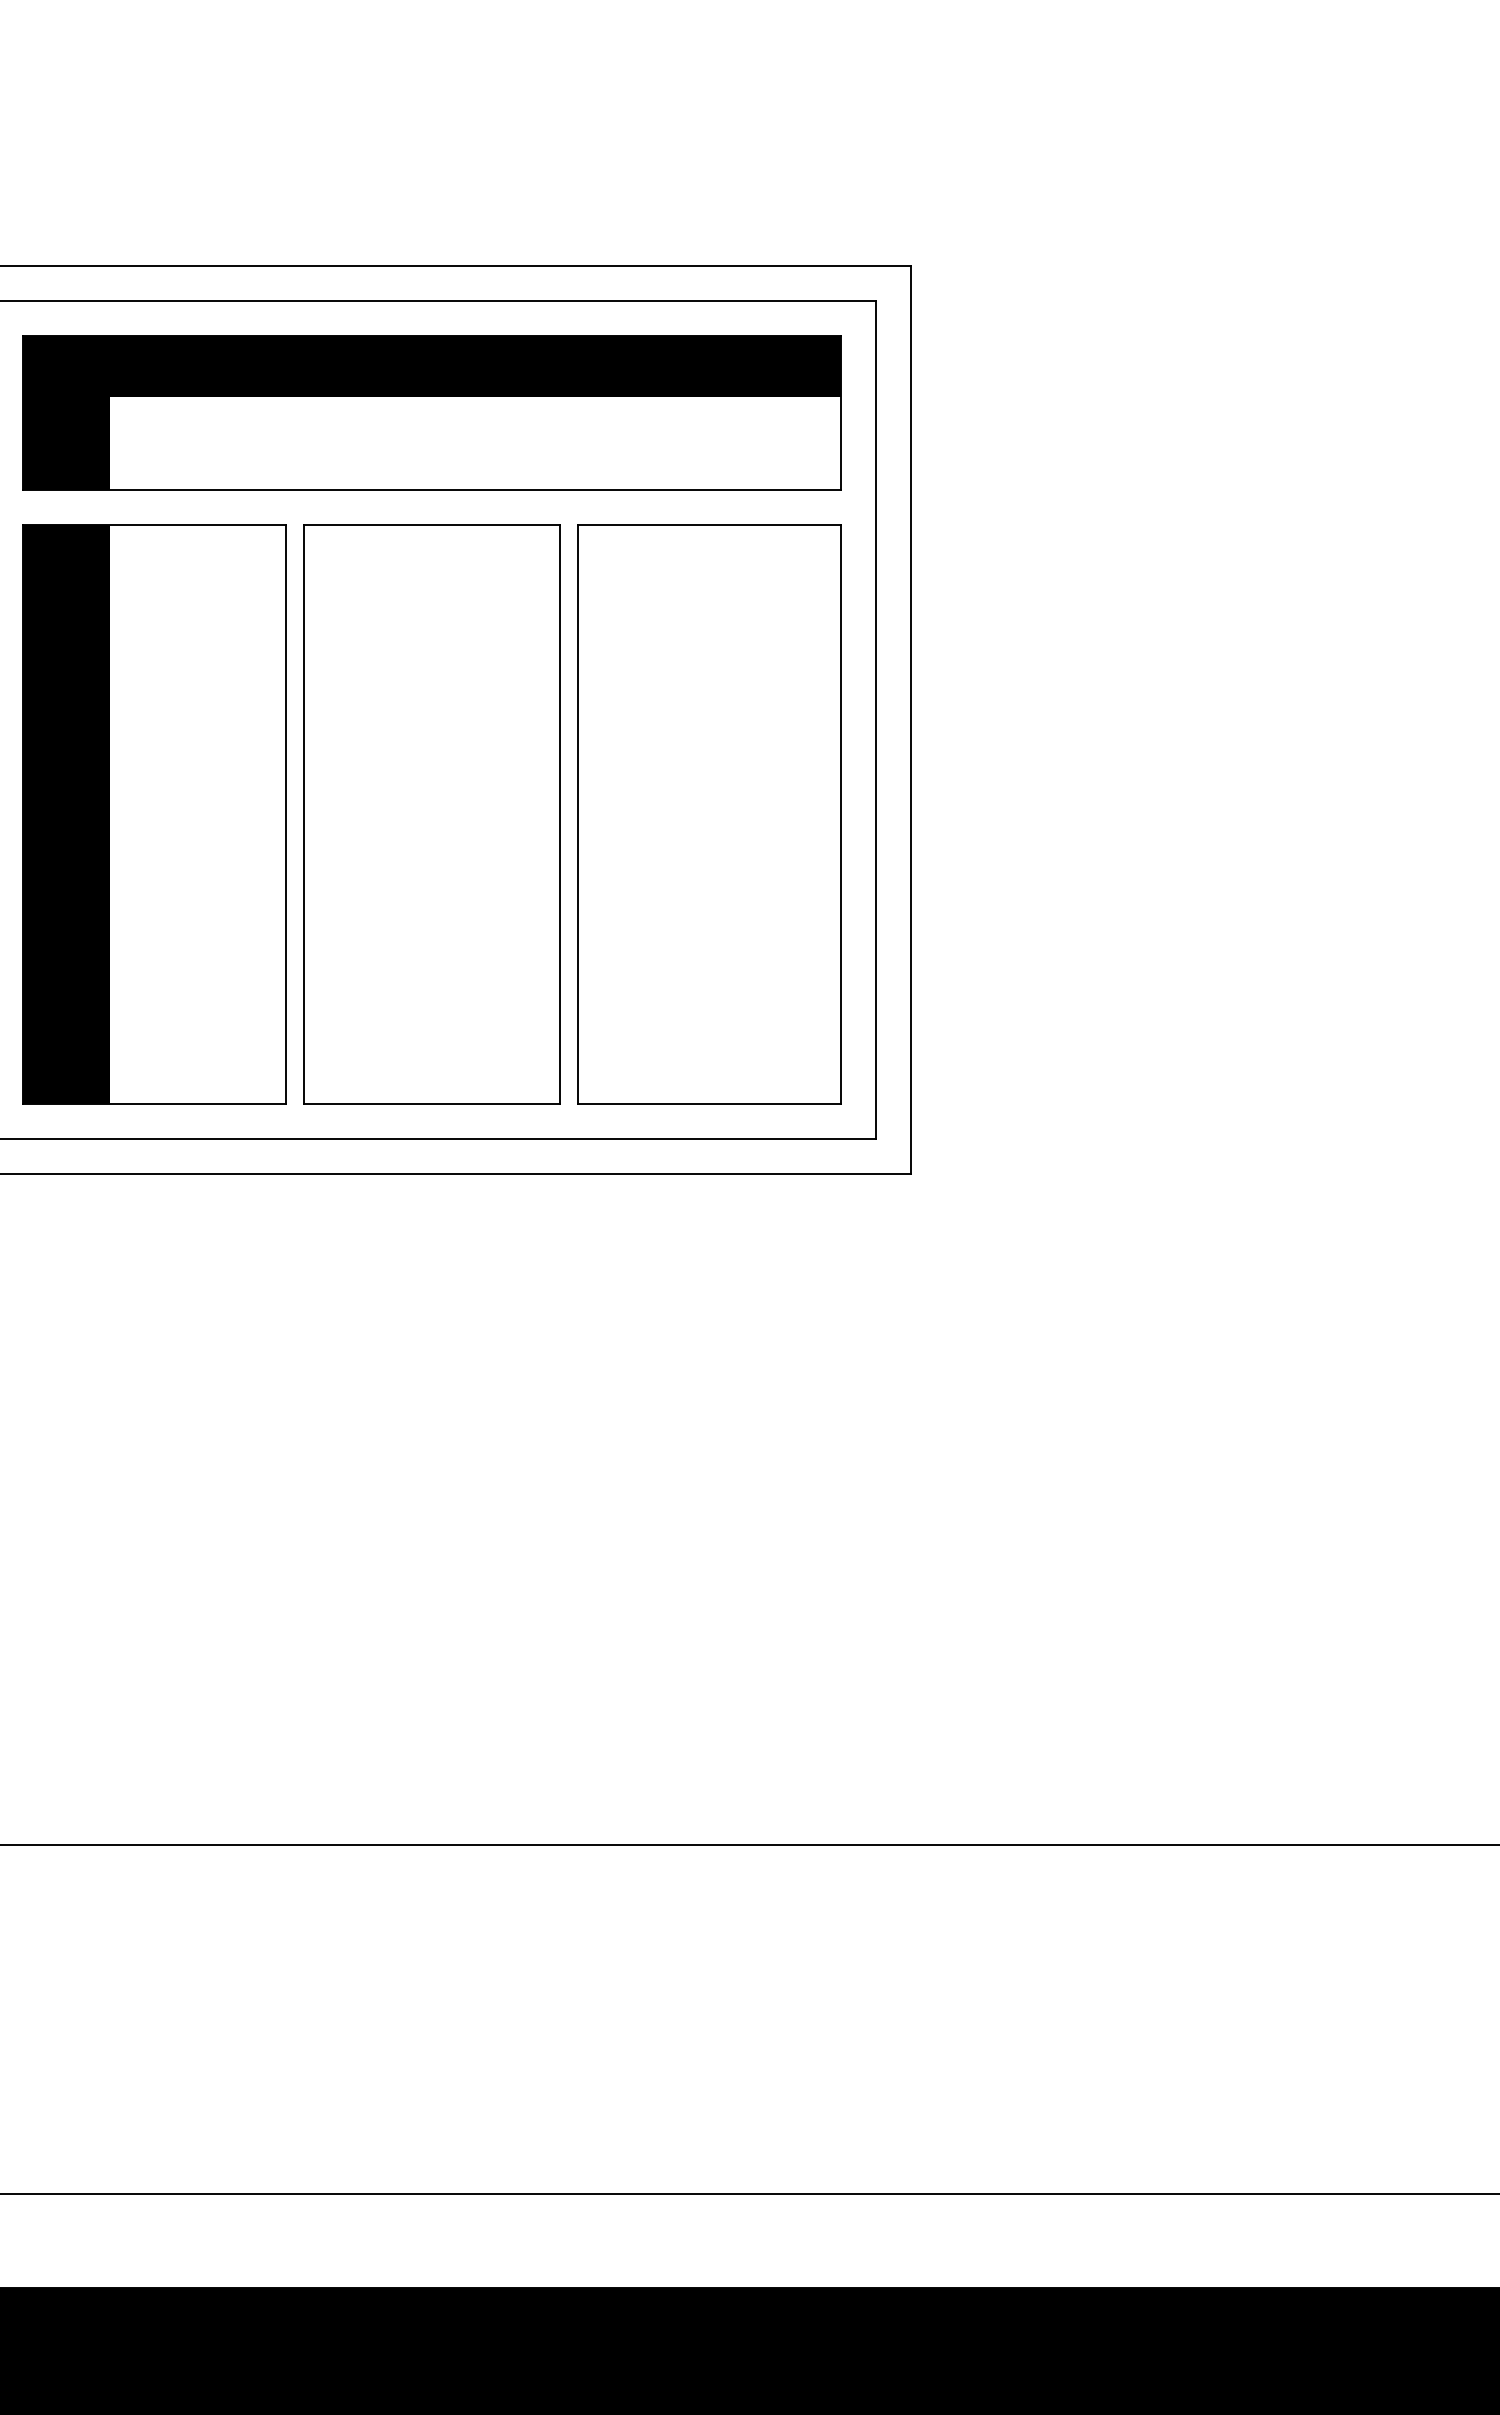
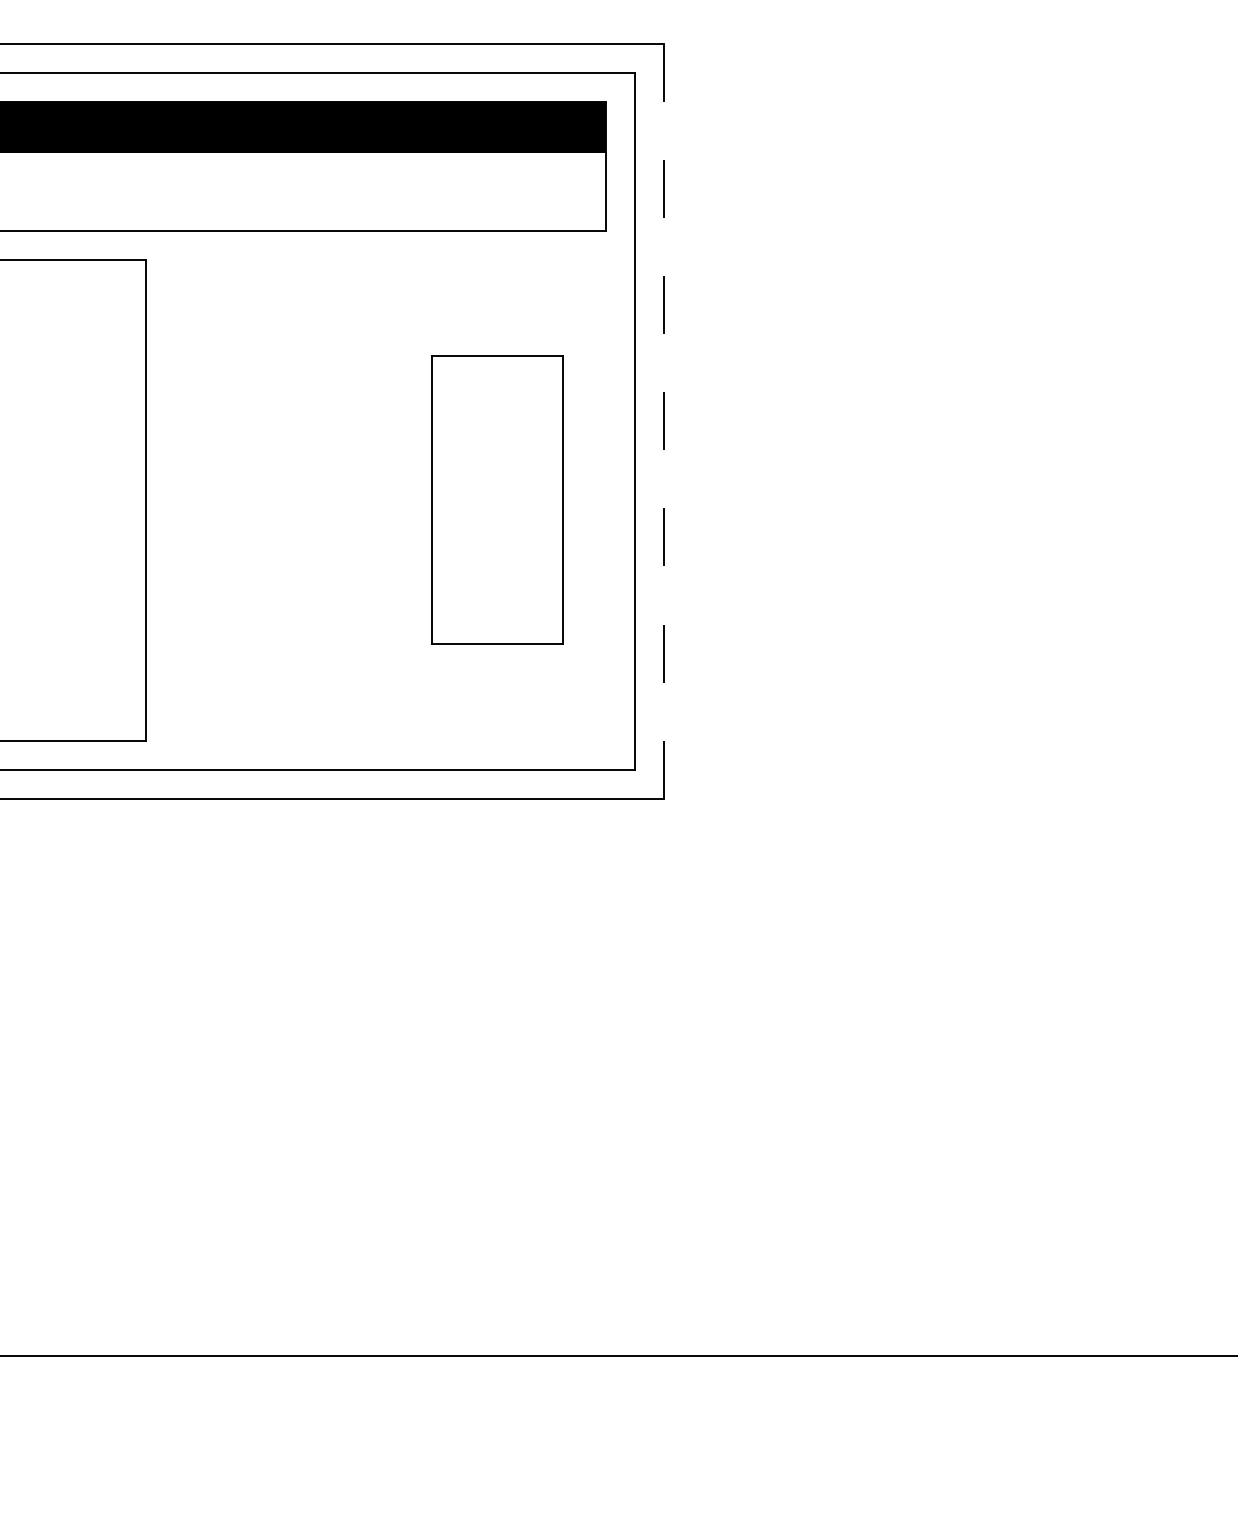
line: (910, 720) -> (664, 421), solid -> dashed
part: (431, 814) -> (266, 499), removed
part: (709, 814) -> (497, 499), size x0.6

